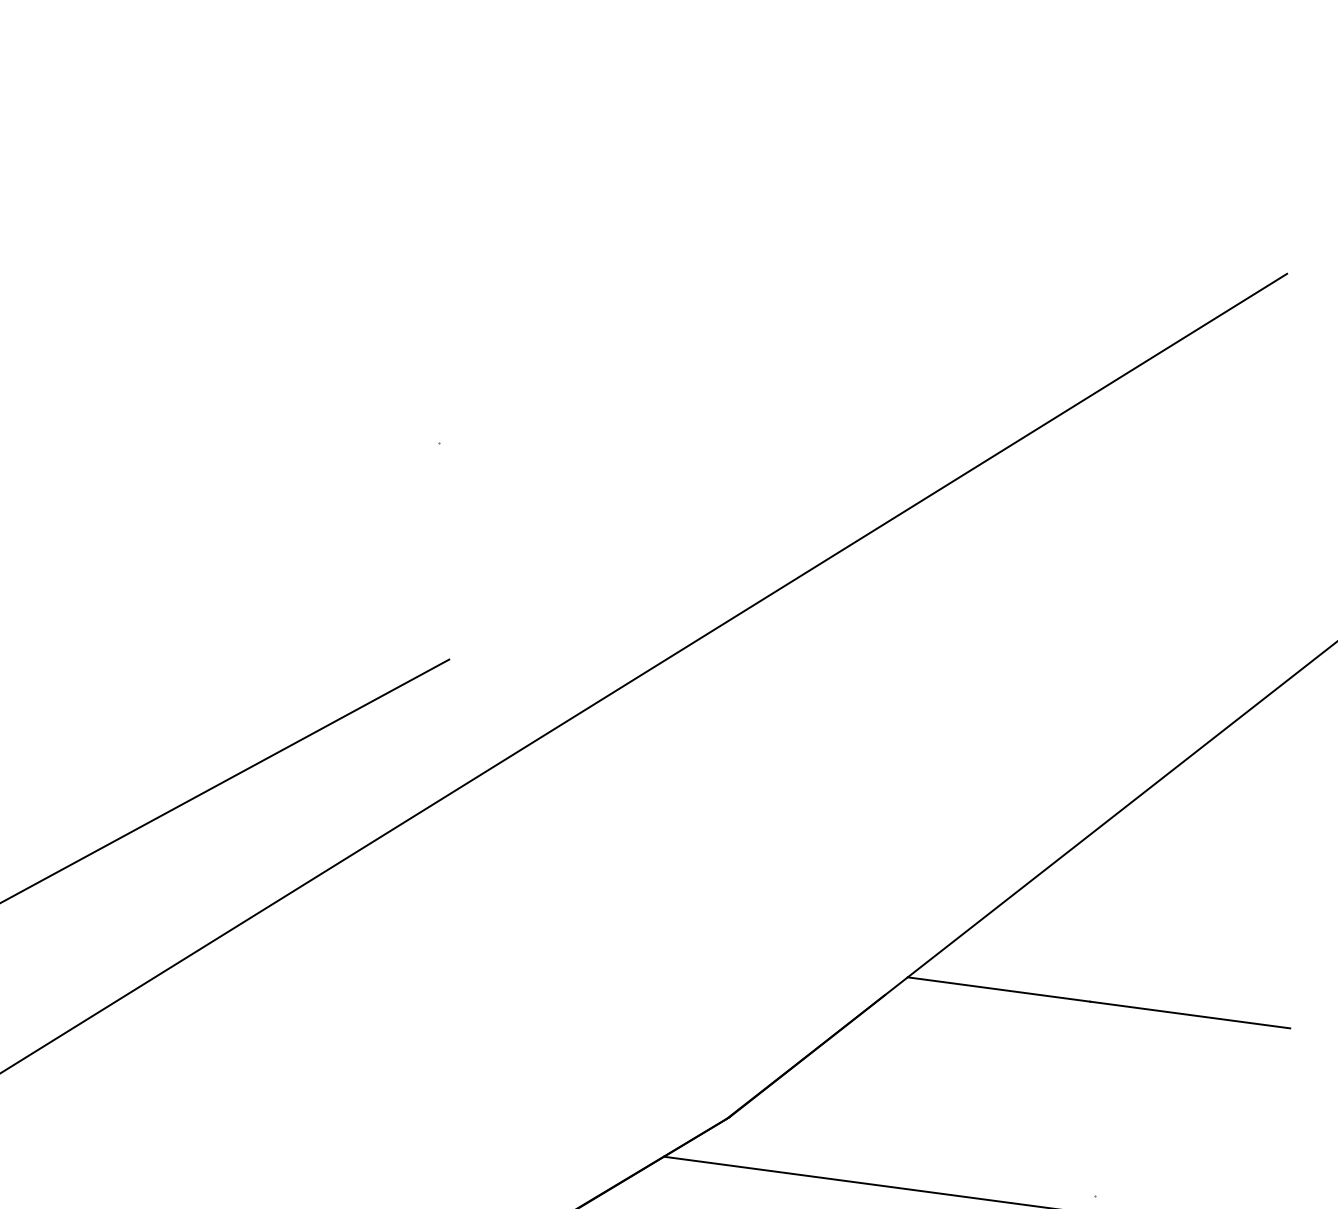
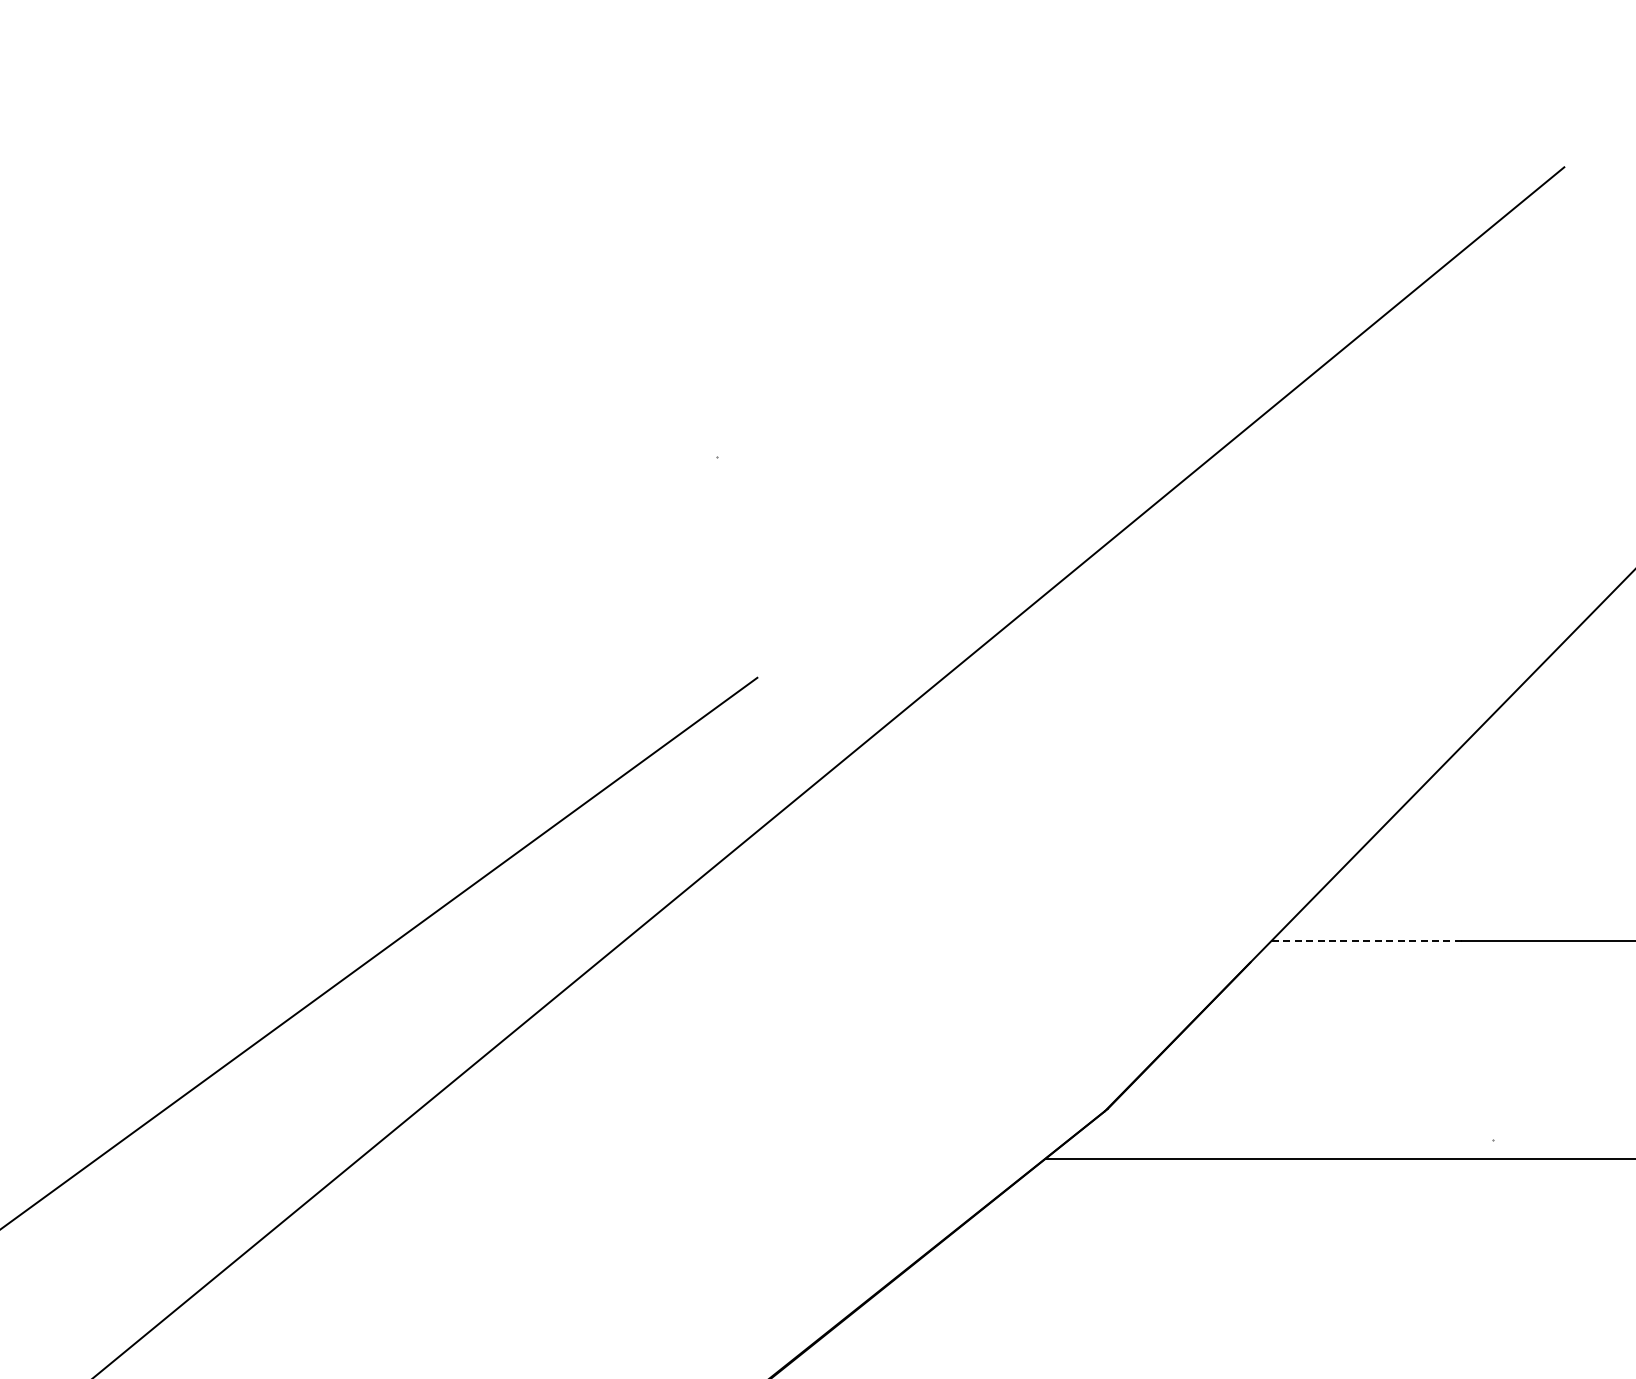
line: (998, 989) -> (1366, 941), solid -> dashed

